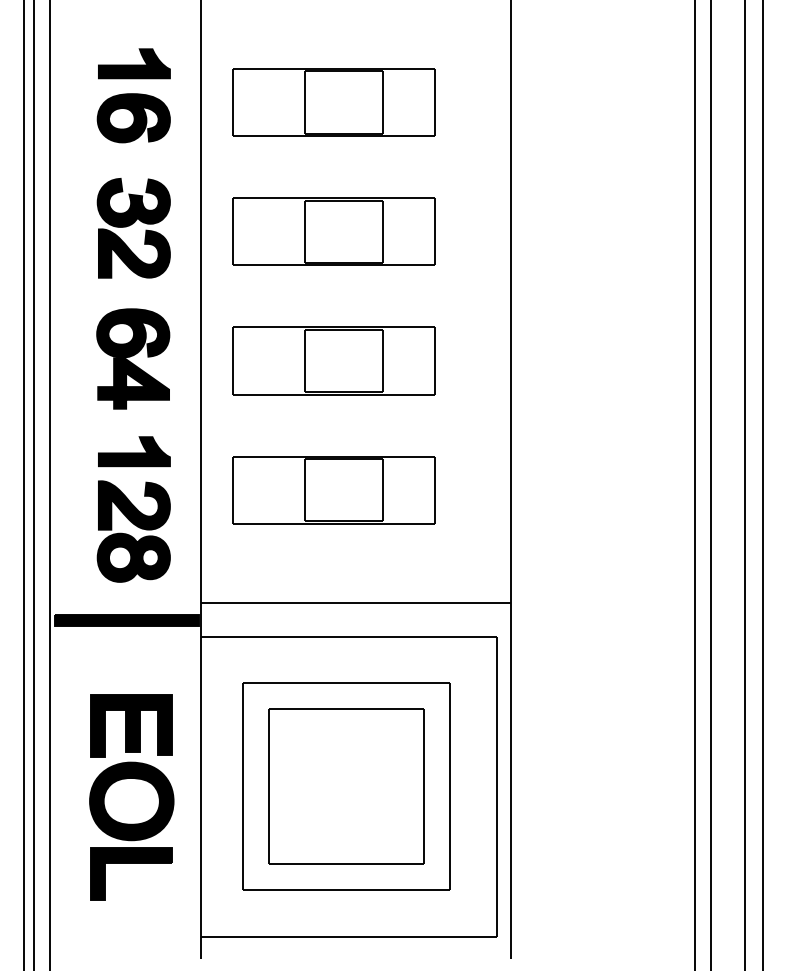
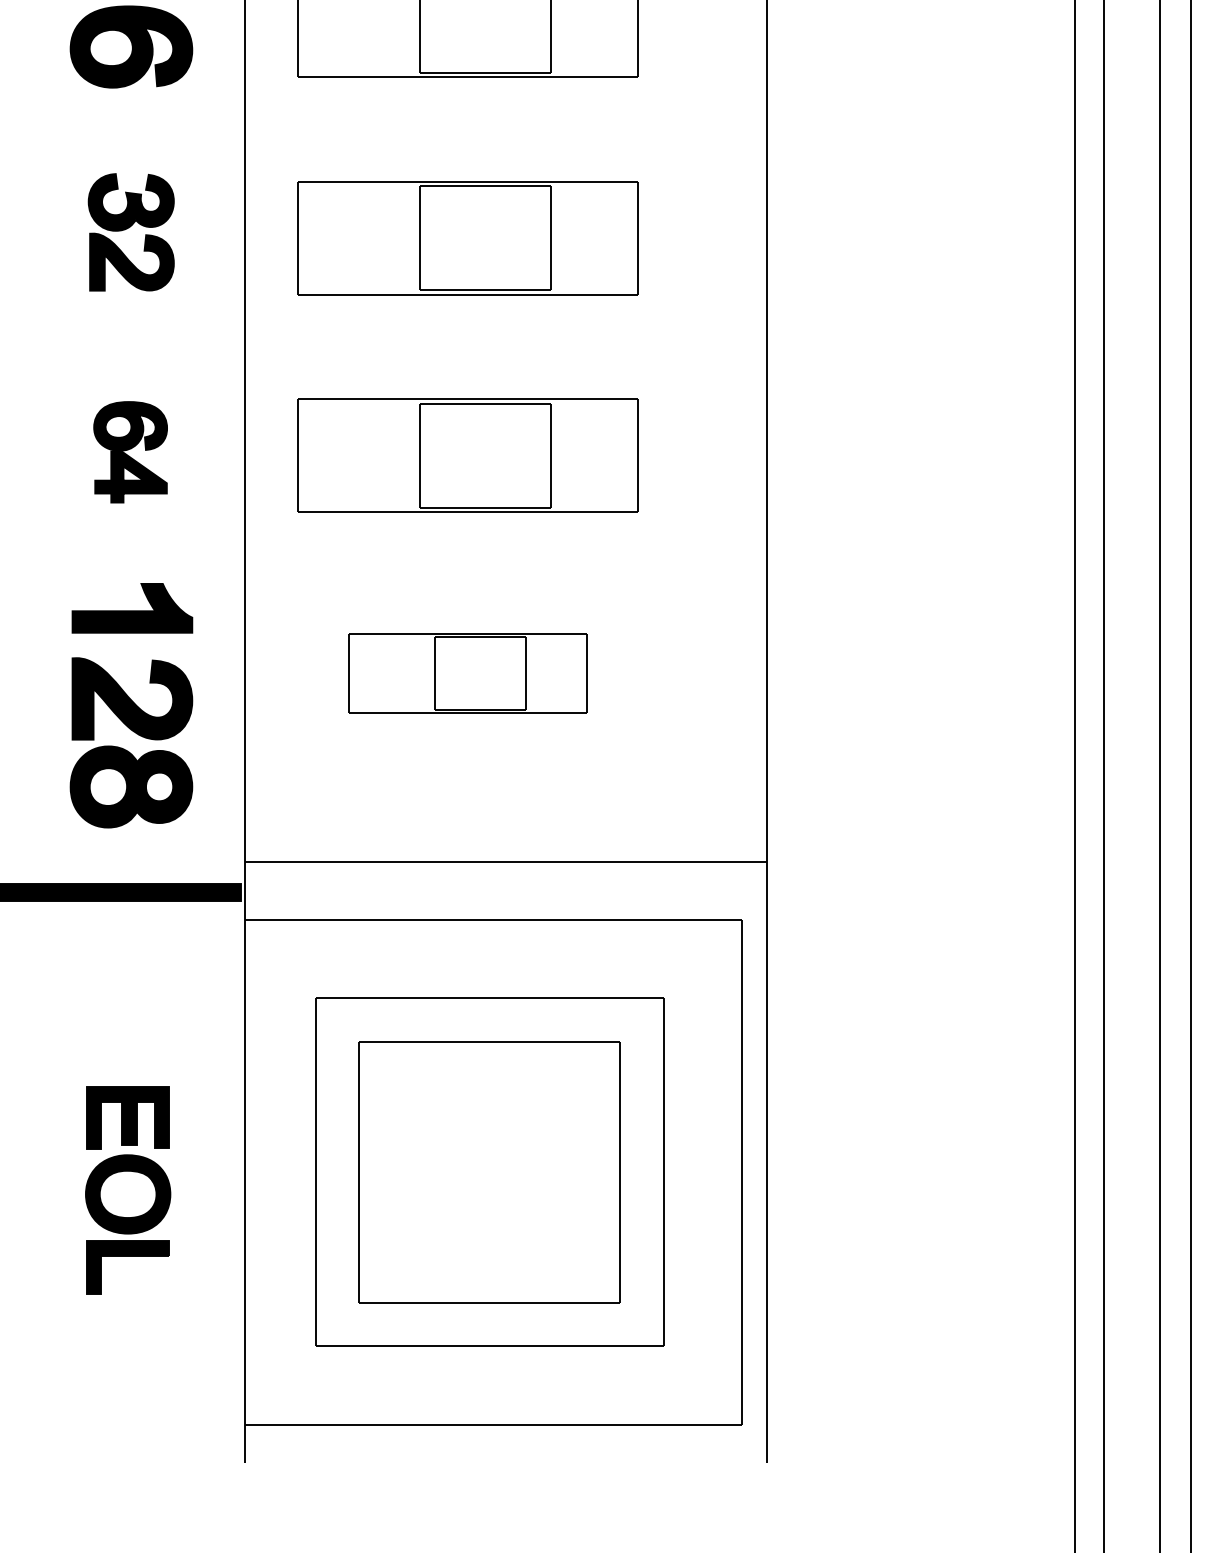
part: (133, 228) -> (130, 232), size x0.7
part: (133, 358) -> (130, 451), size x0.6
part: (333, 490) -> (467, 673), size x0.7
part: (131, 797) -> (127, 1190), size x0.6

